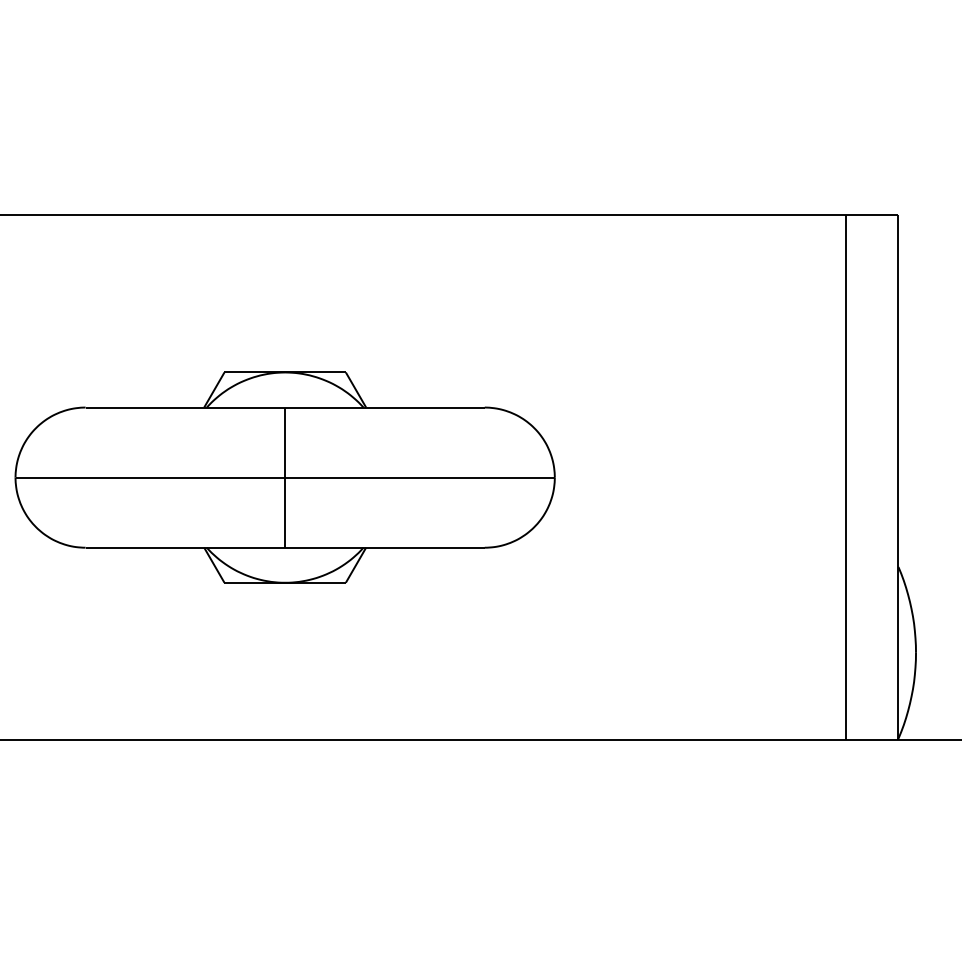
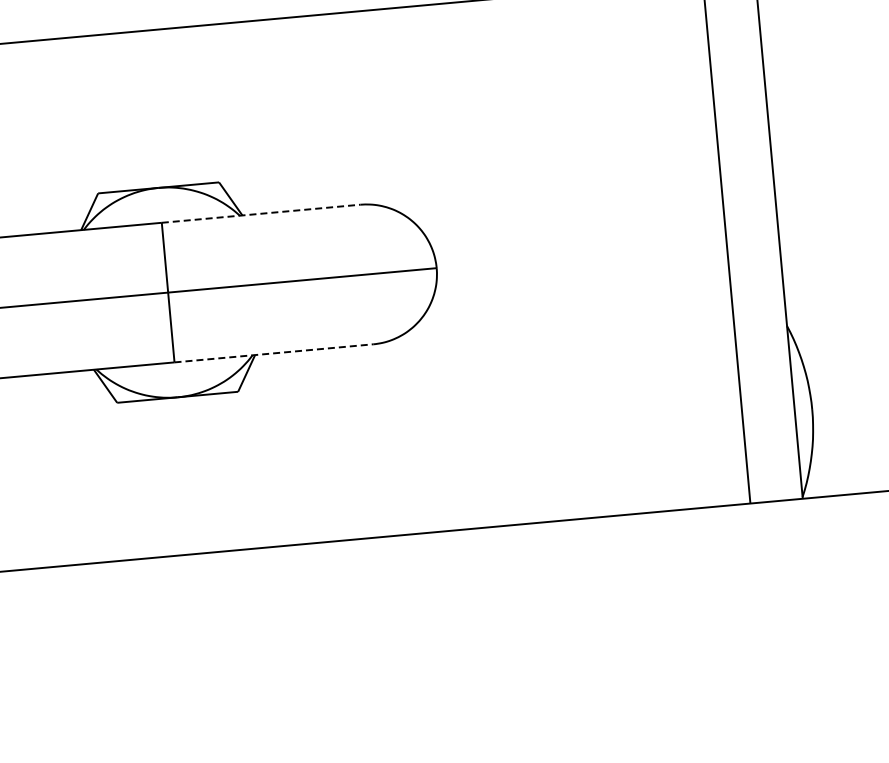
line: (384, 407) -> (260, 213), solid -> dashed
line: (384, 547) -> (273, 353), solid -> dashed

